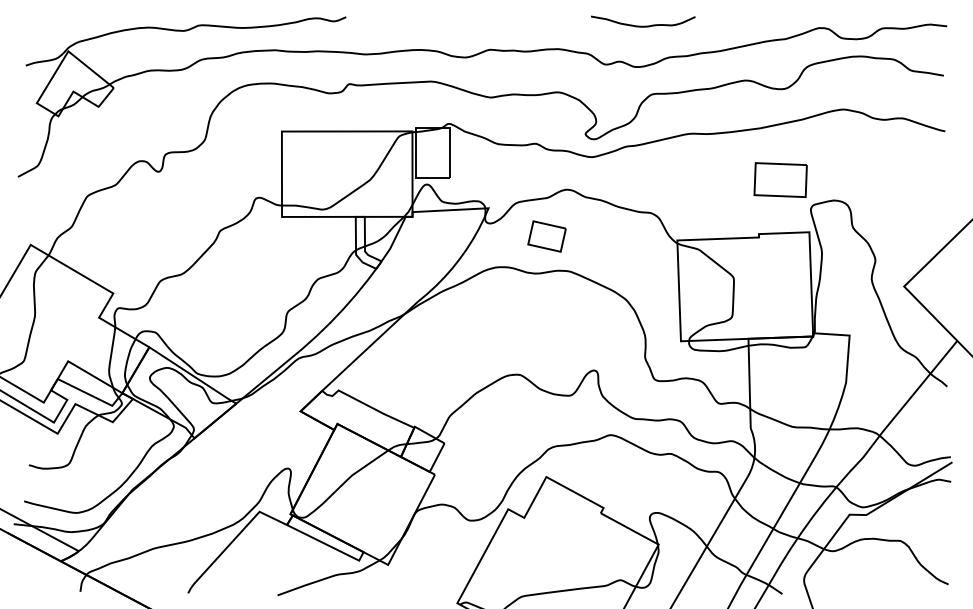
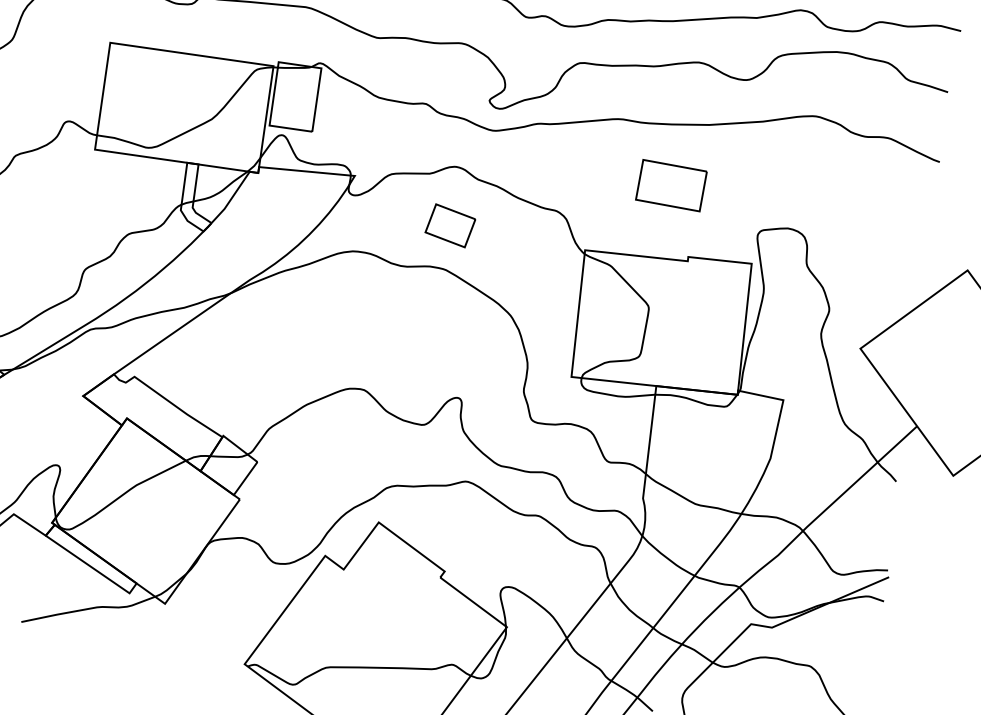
part: (780, 179) -> (671, 184), moved
part: (546, 236) -> (449, 225), moved

